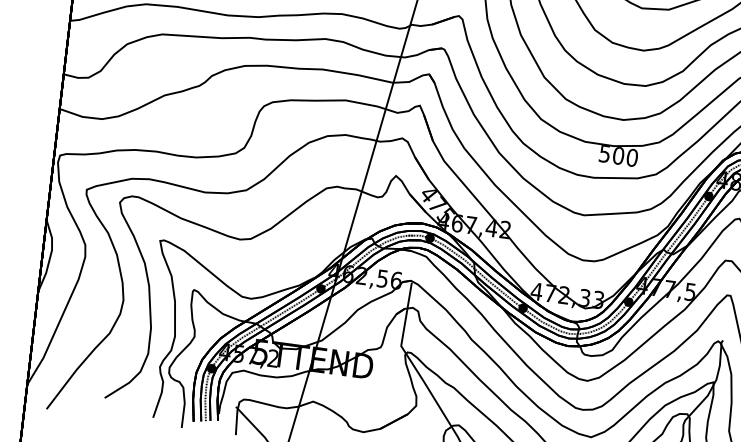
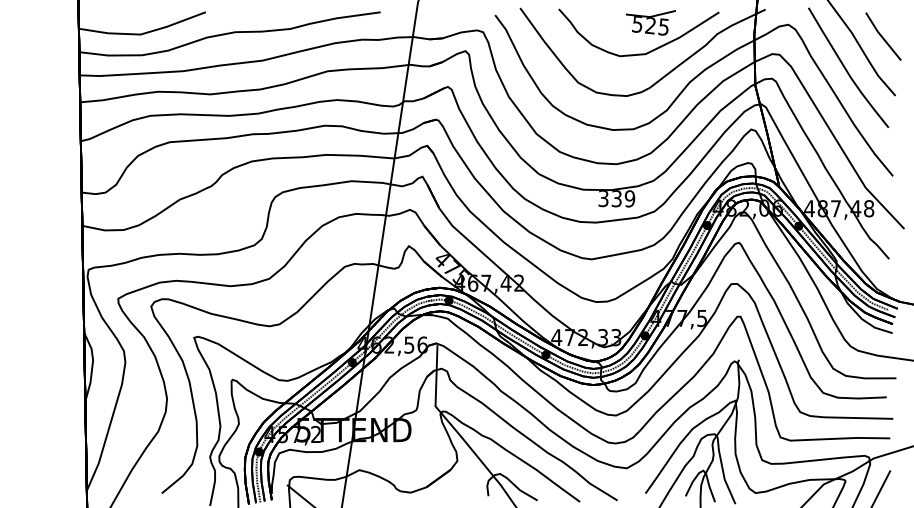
text: (619, 155) -> (617, 198), 500 -> 339

